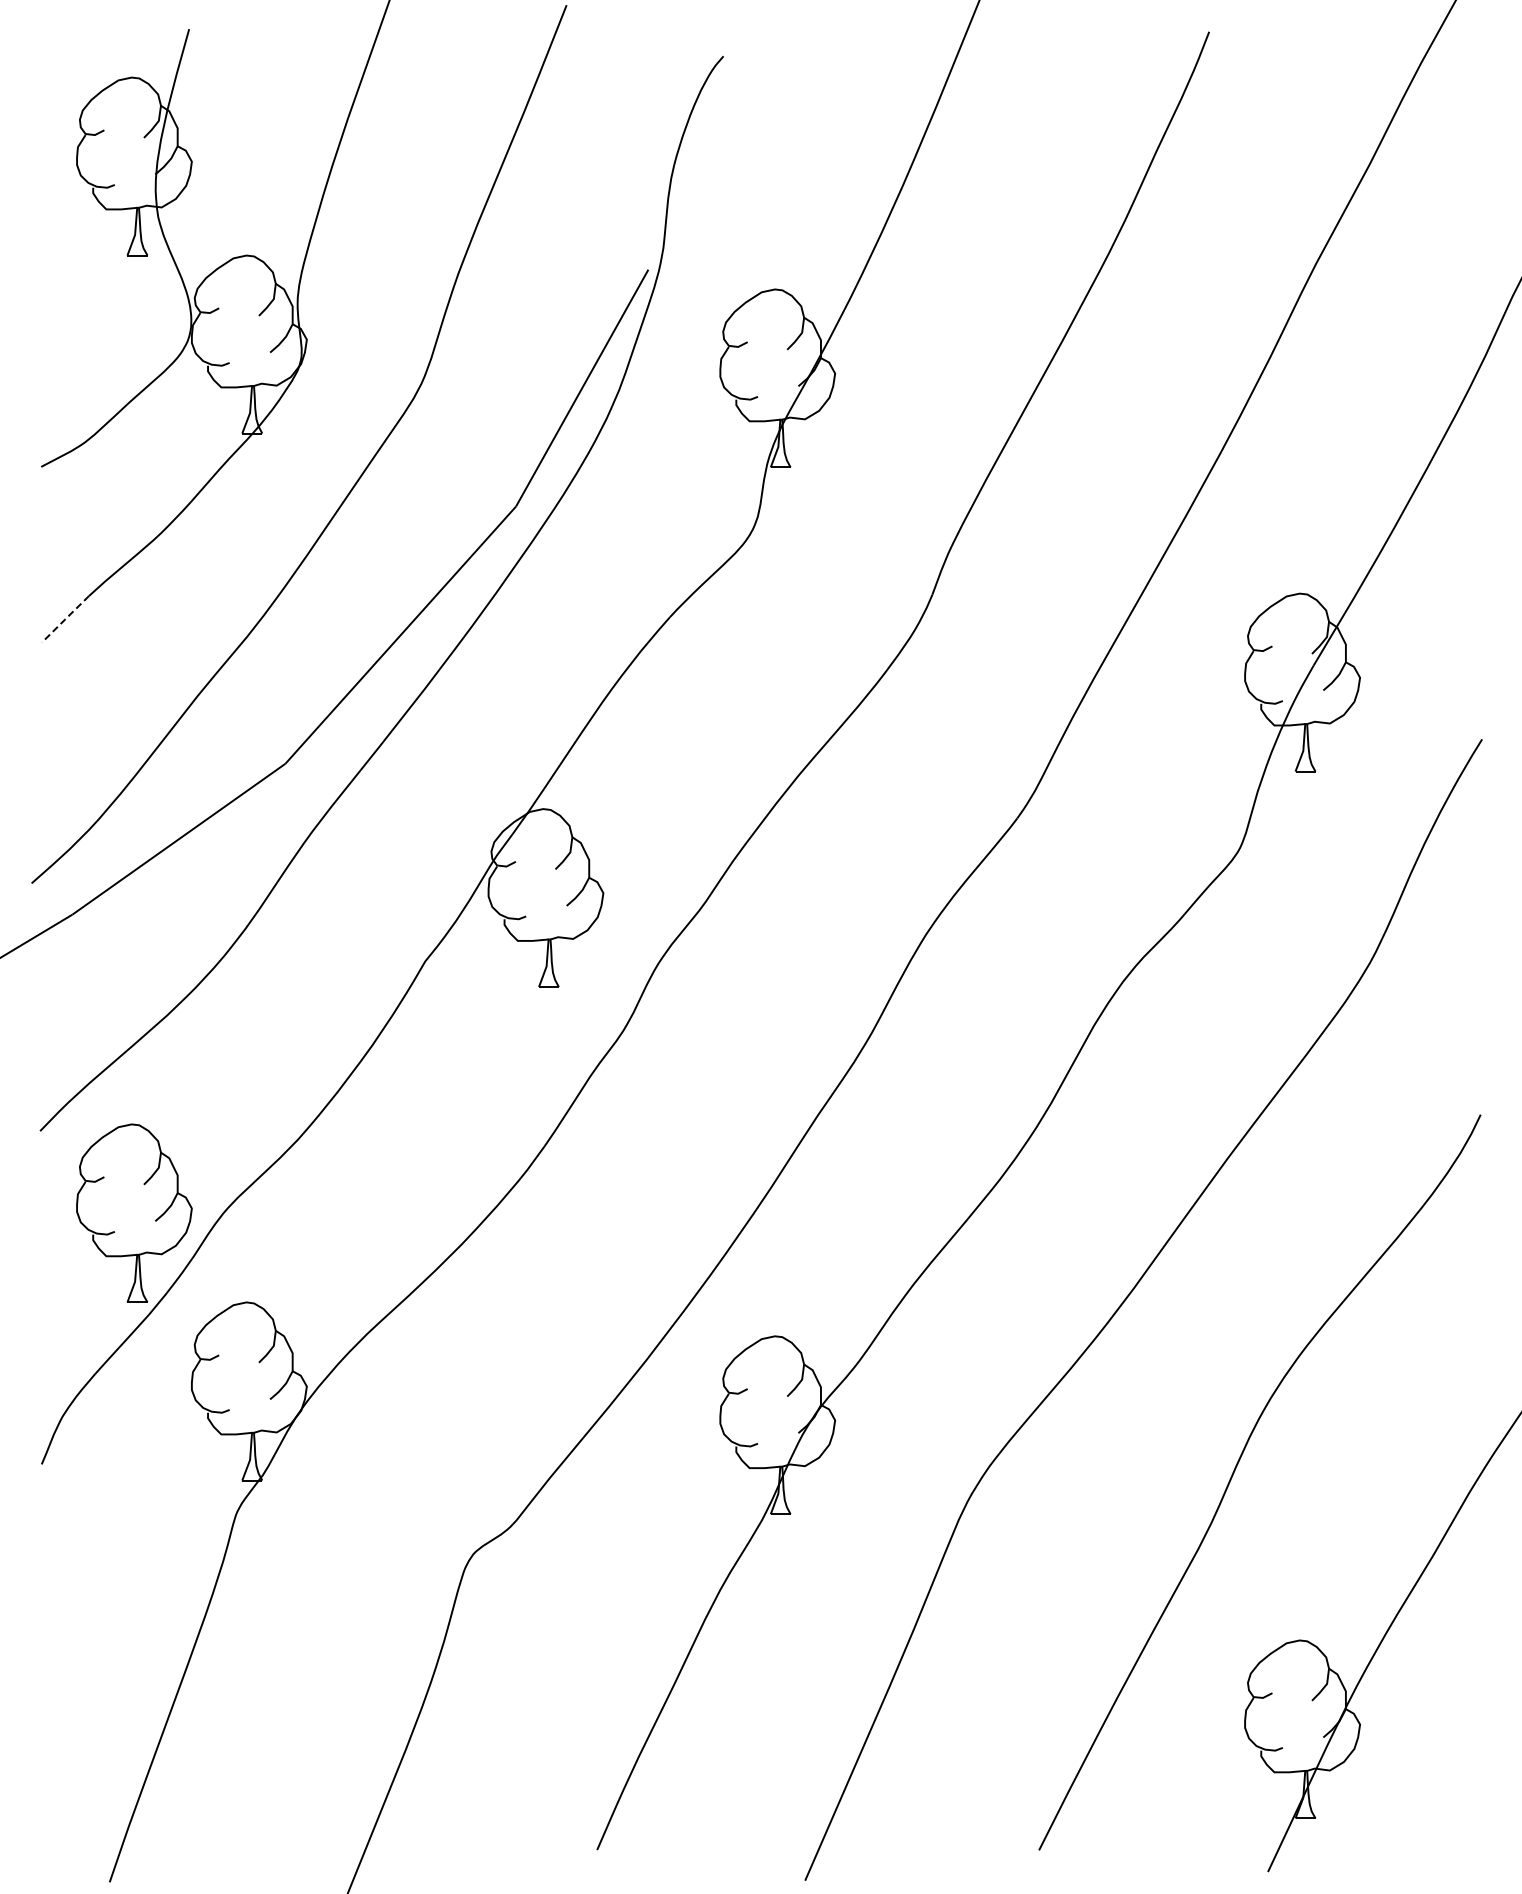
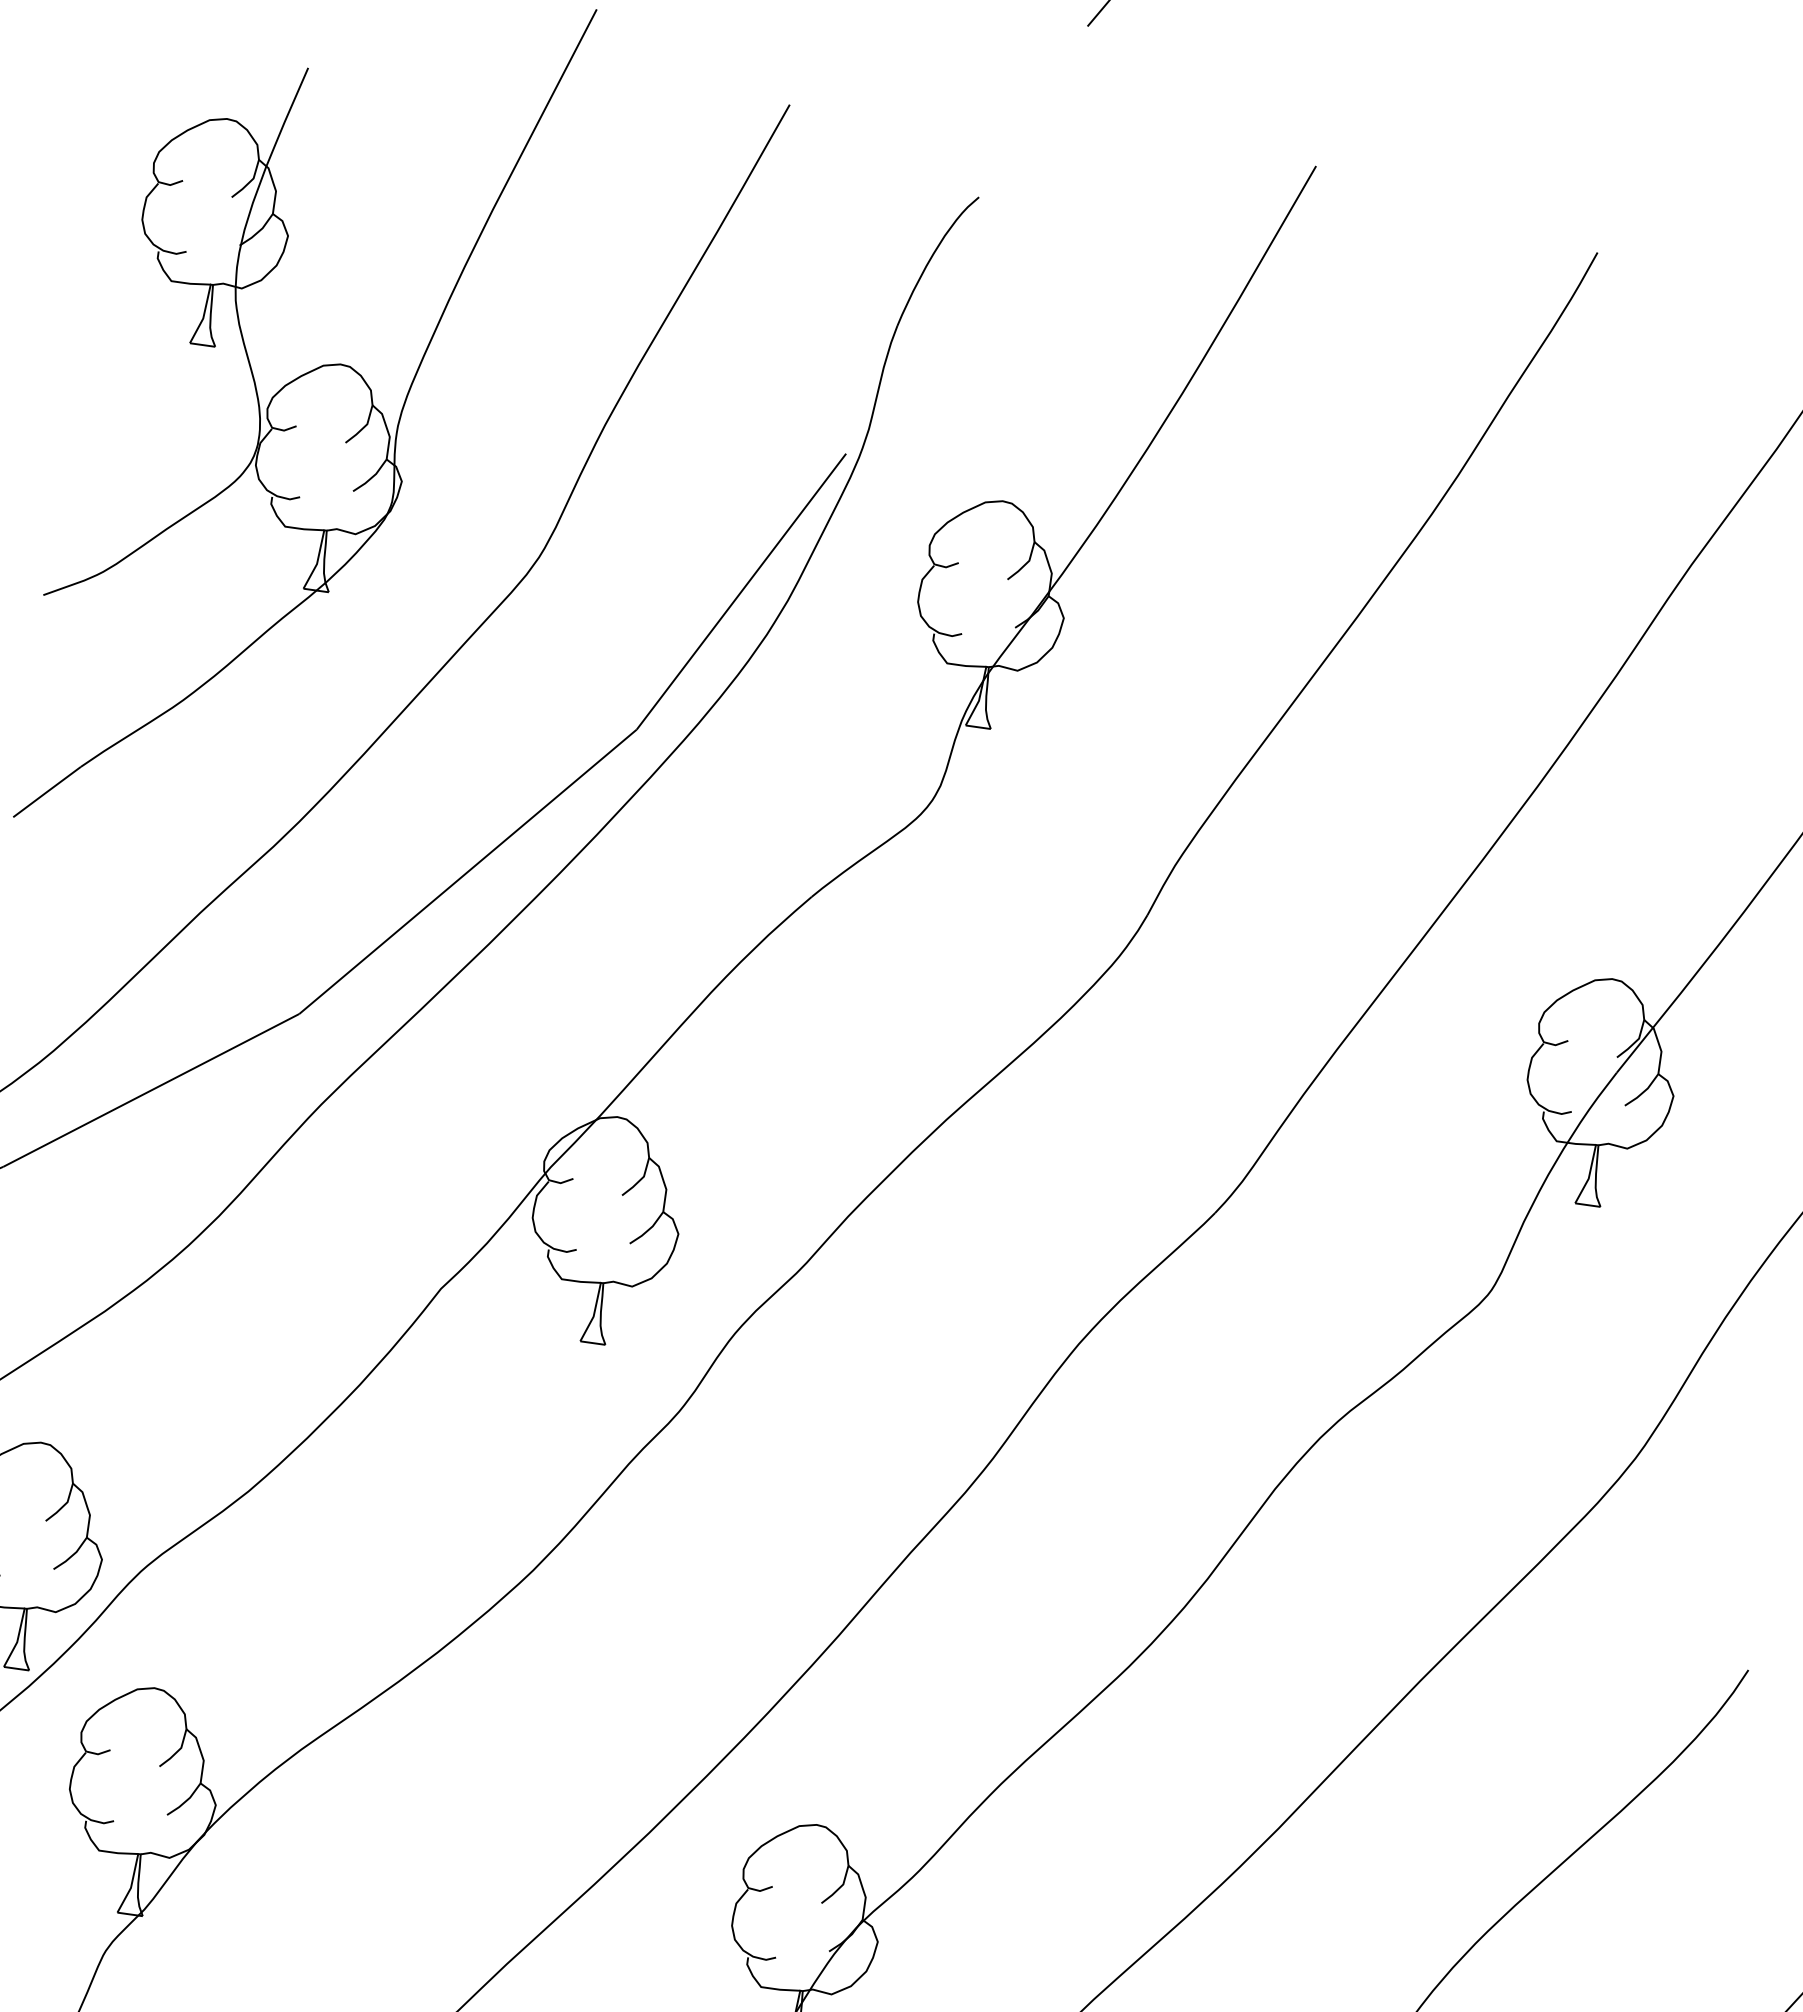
line: (65, 619) -> (46, 792), dashed -> solid

